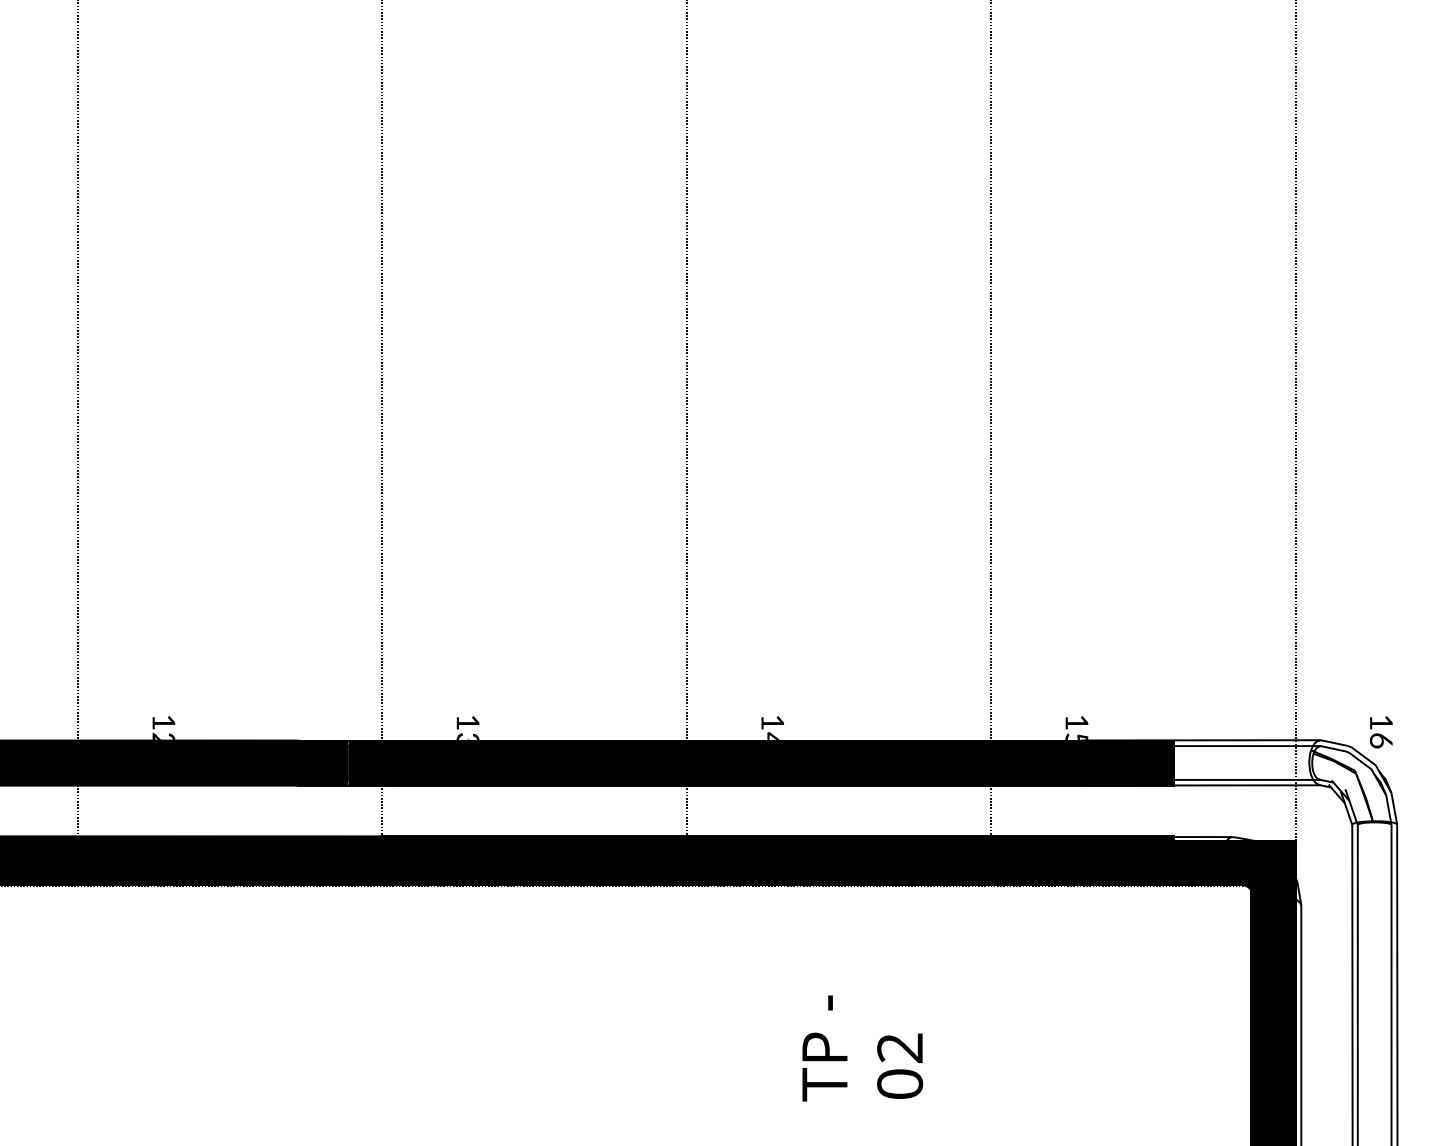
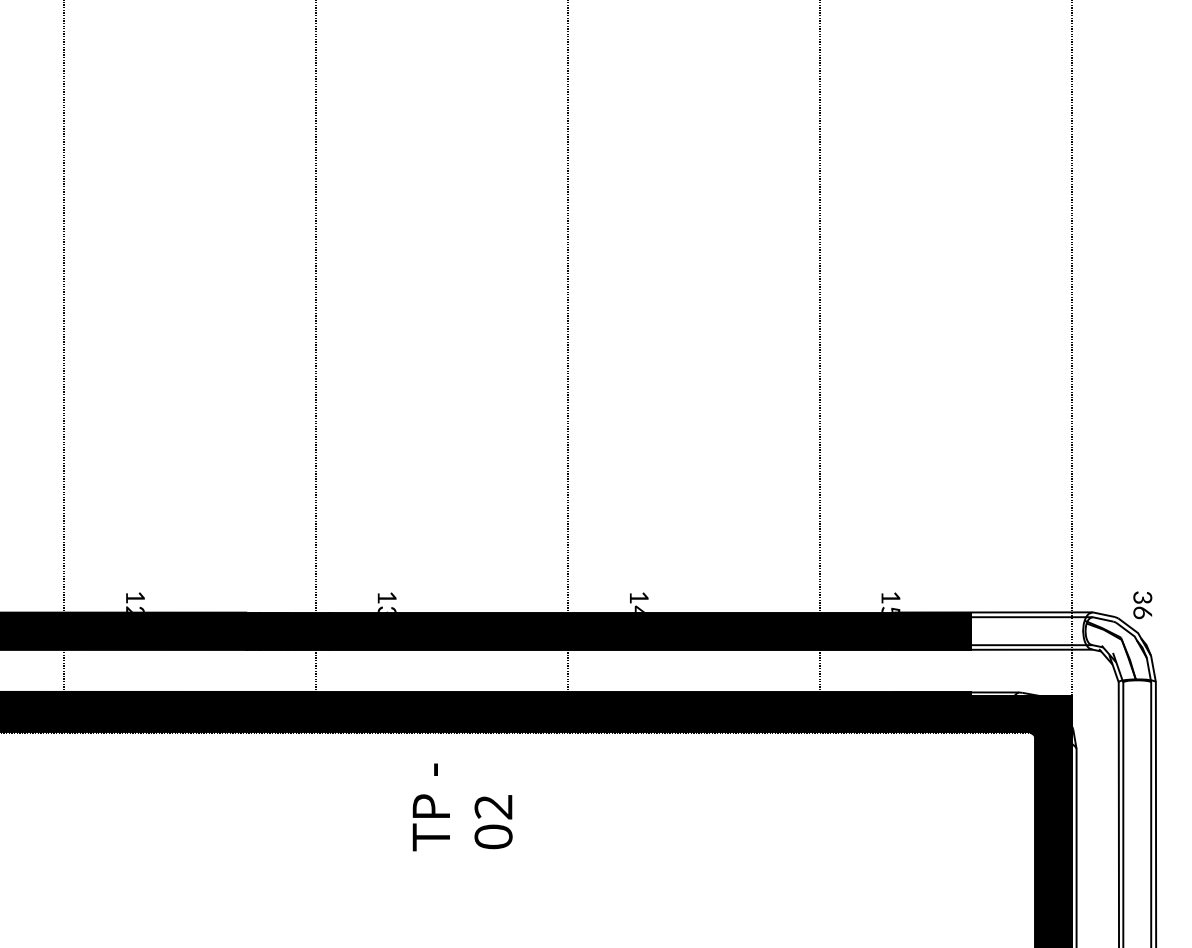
text: (1380, 722) -> (1142, 597), 16 -> 36
text: (862, 1048) -> (462, 807), moved

